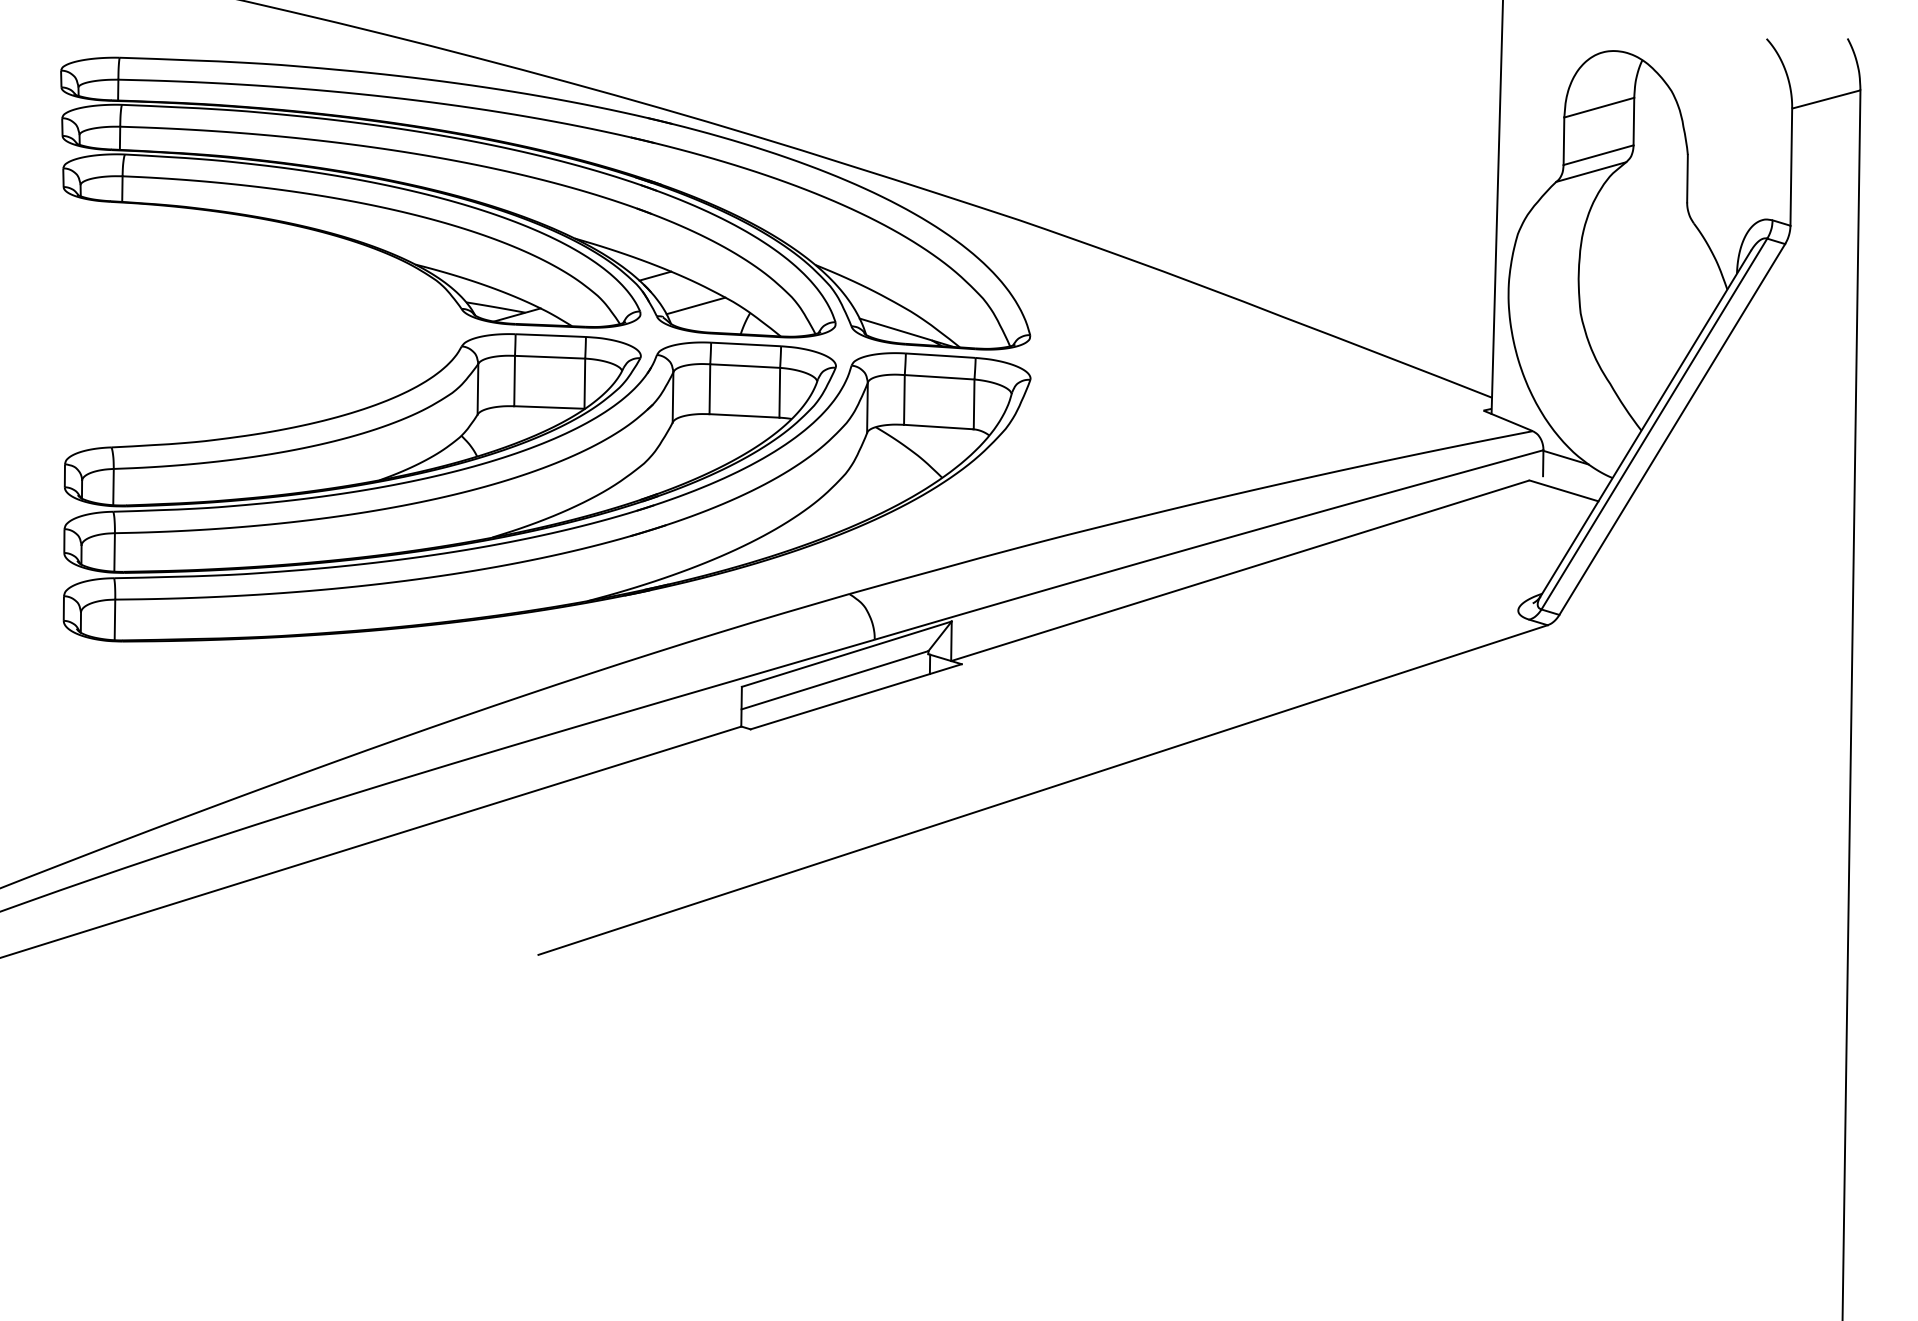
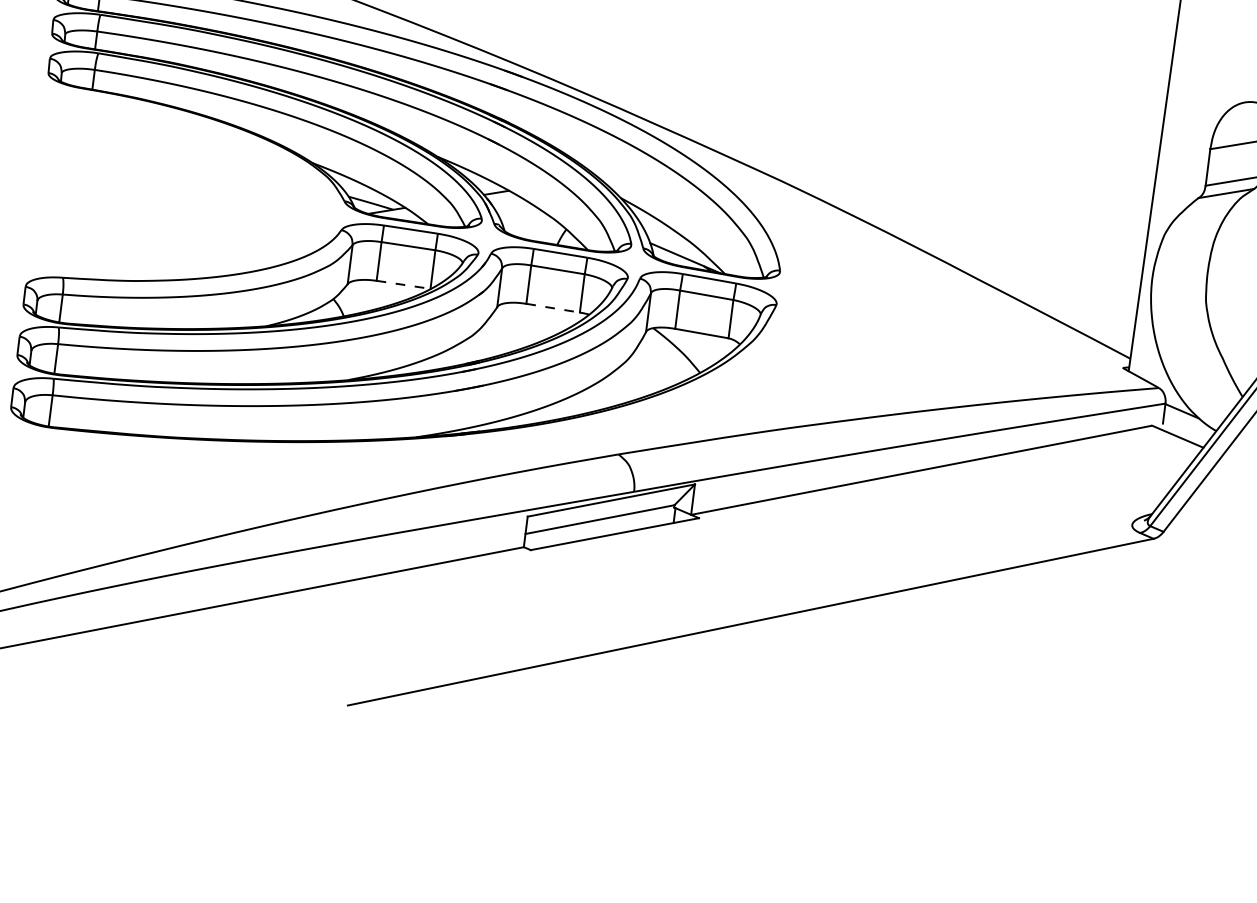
line: (695, 305) -> (524, 218), removed
line: (549, 407) -> (403, 284), solid -> dashed
line: (744, 415) -> (553, 307), solid -> dashed

